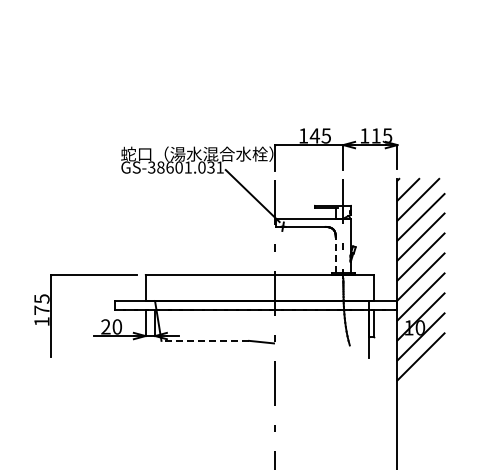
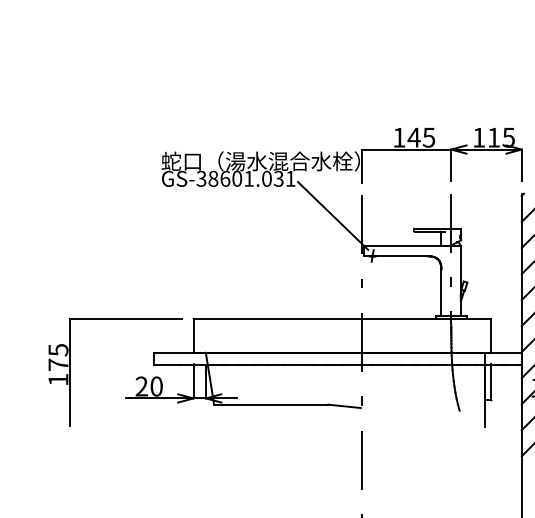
line: (335, 254) -> (440, 292), dashed -> solid
line: (205, 340) -> (271, 404), dashed -> solid

